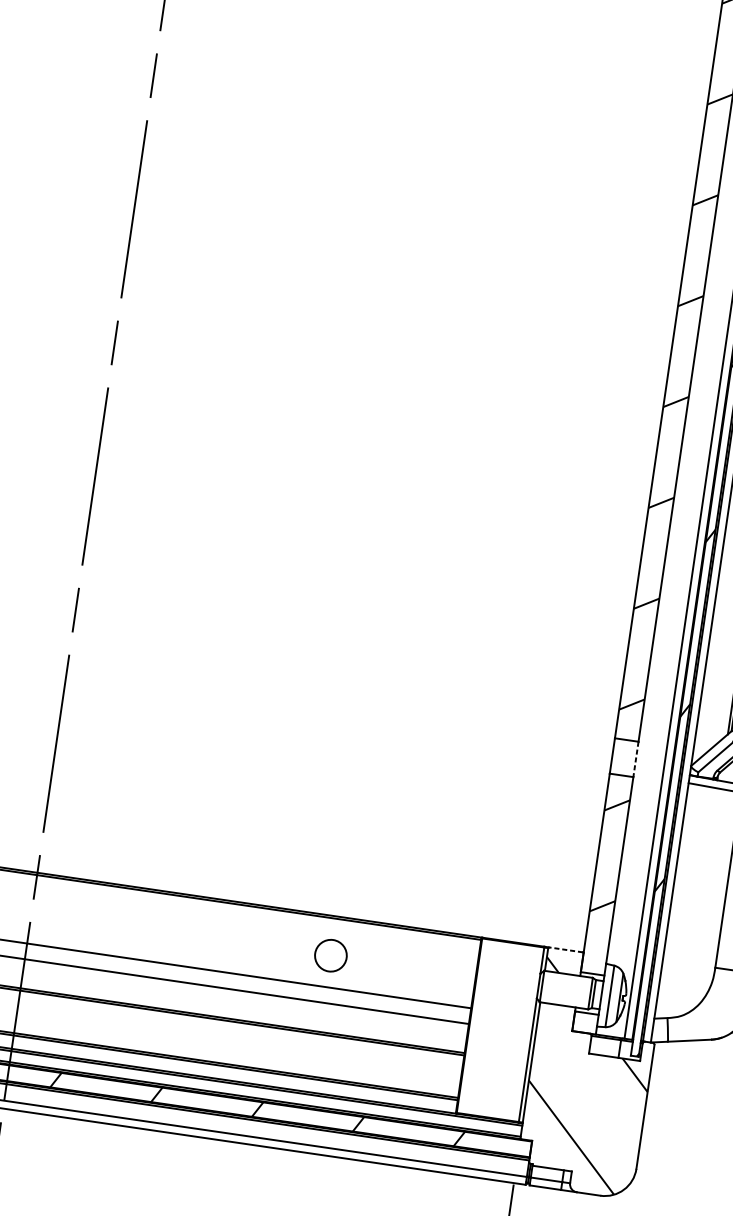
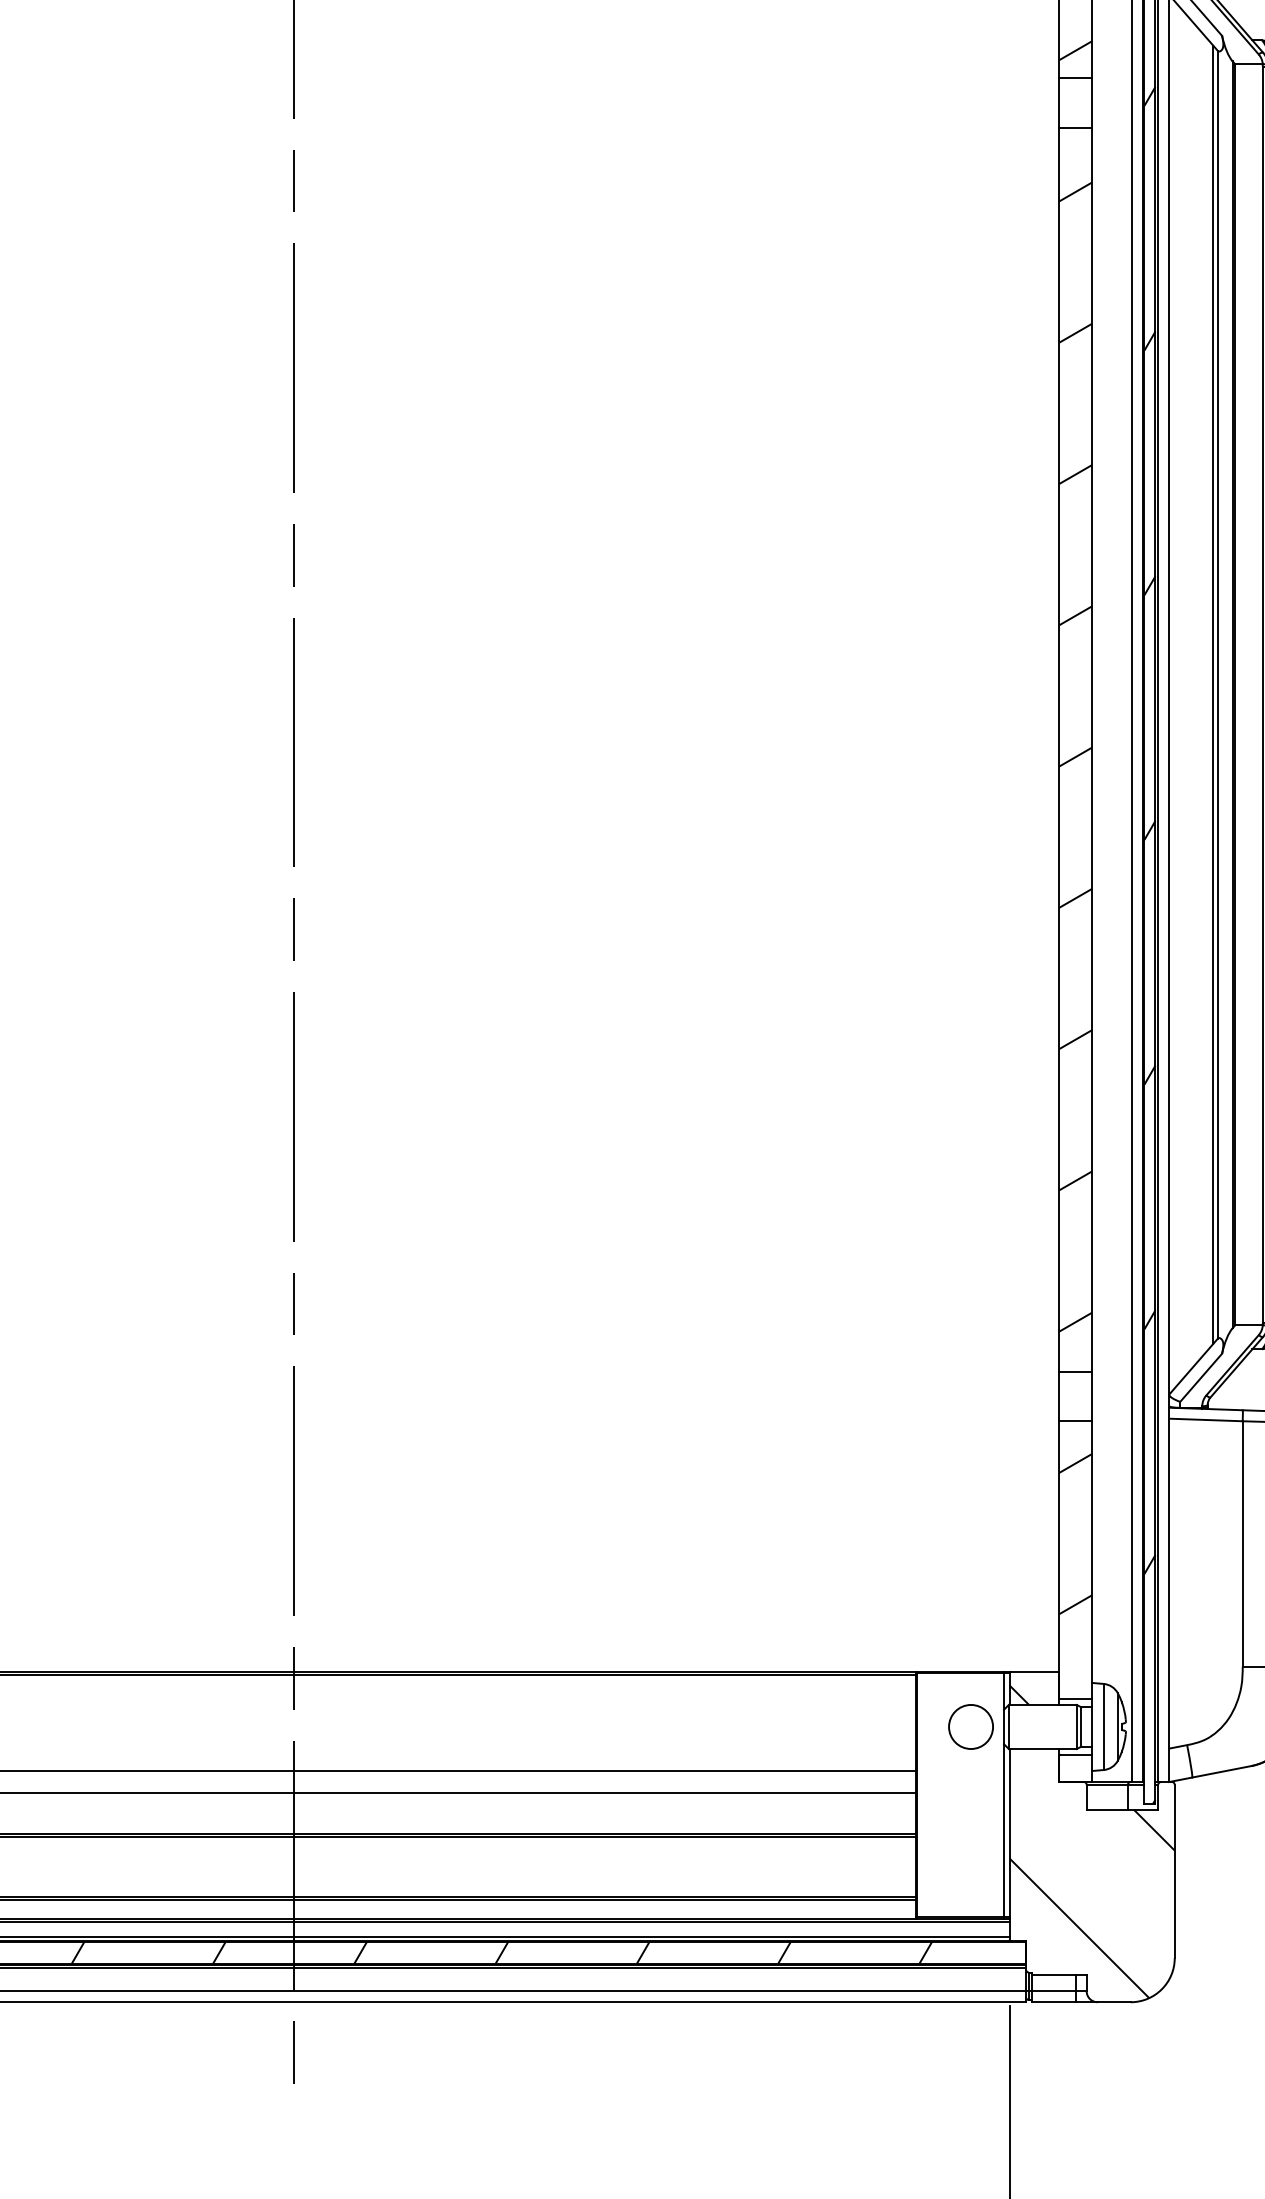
line: (636, 759) -> (1092, 1396), dashed -> solid
line: (566, 949) -> (1034, 1671), dashed -> solid
circle: (330, 955) -> (970, 1726), moved

